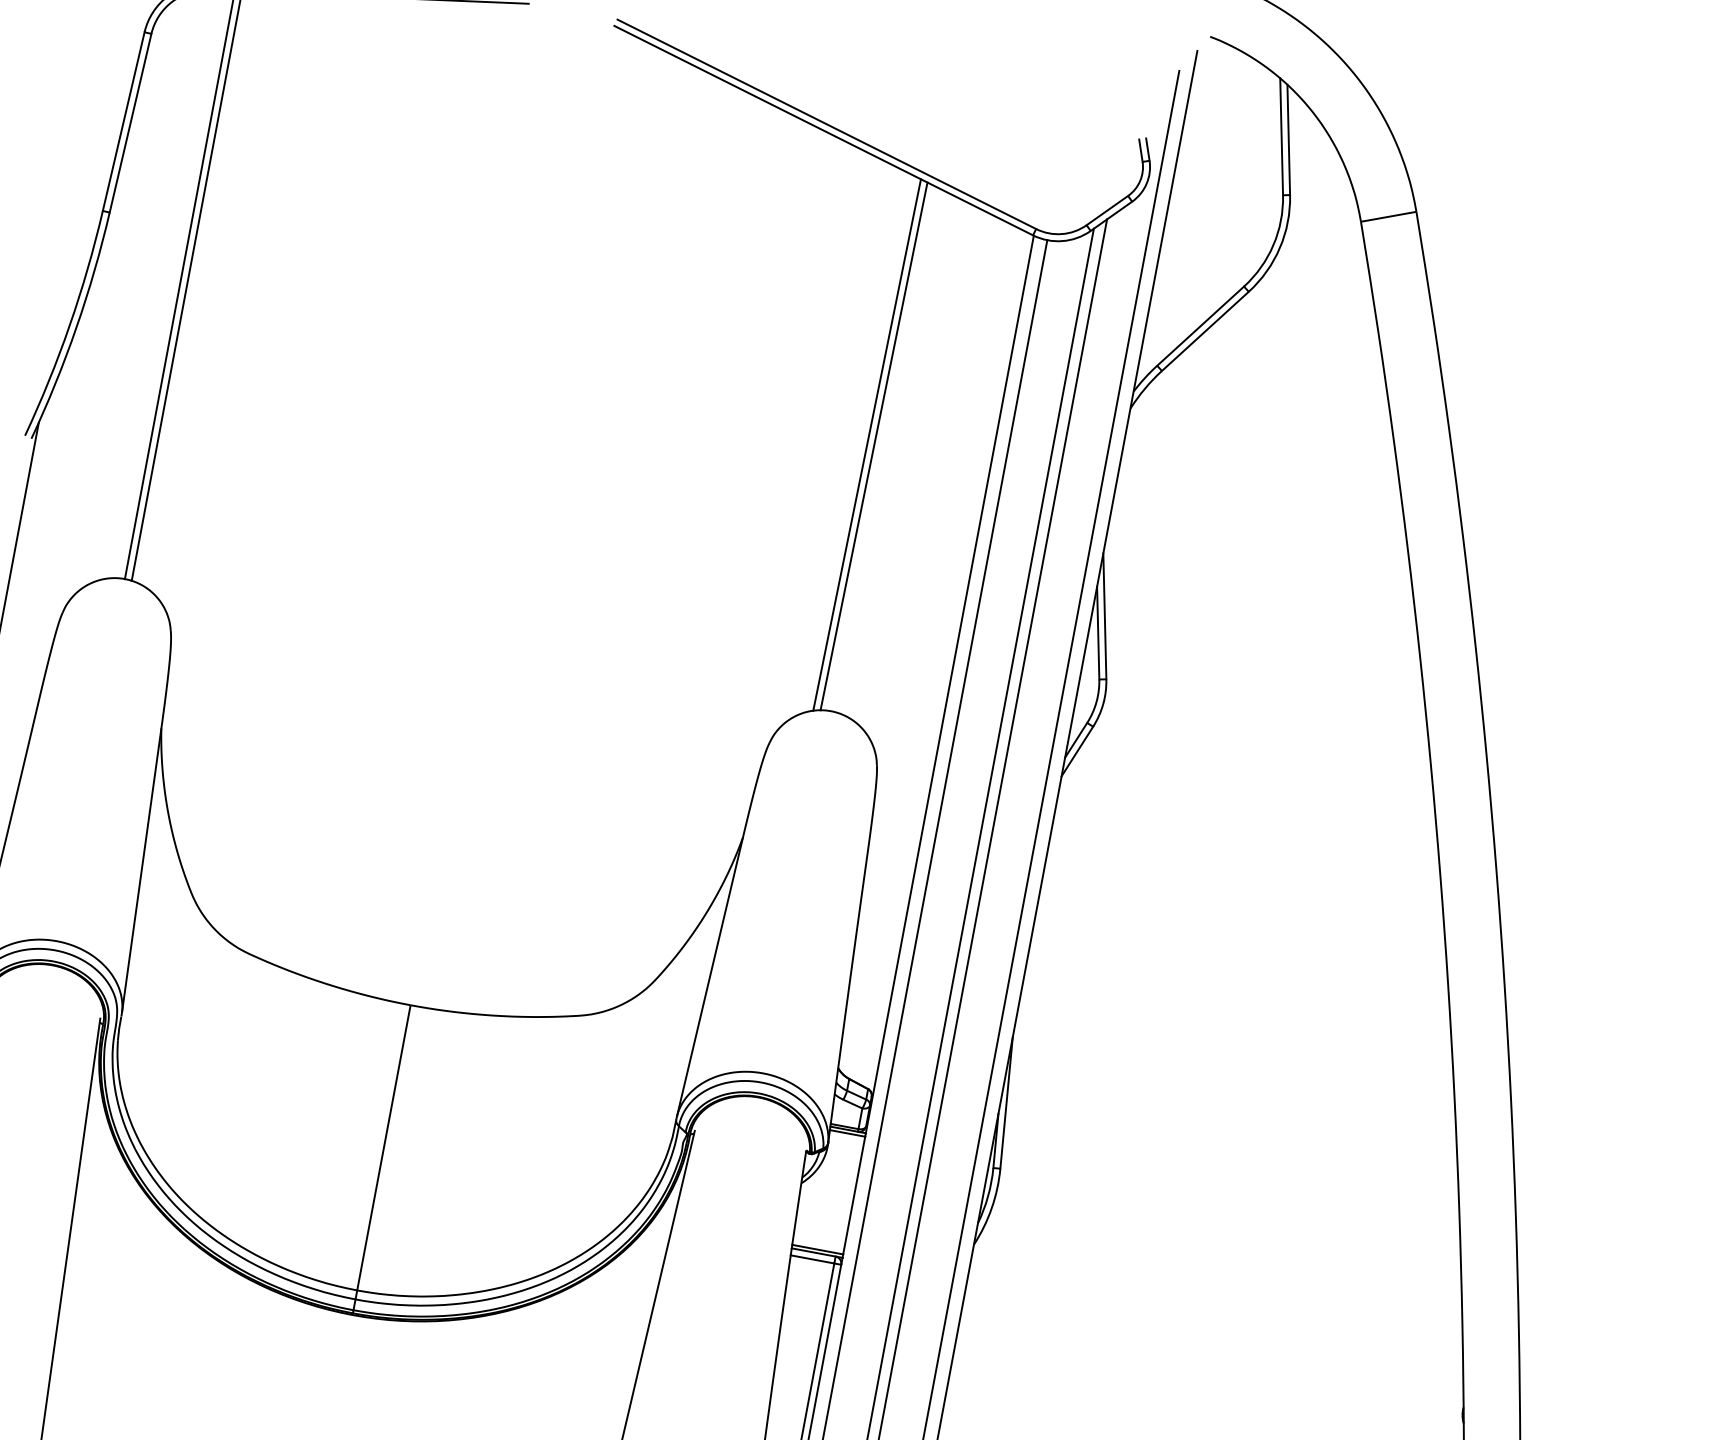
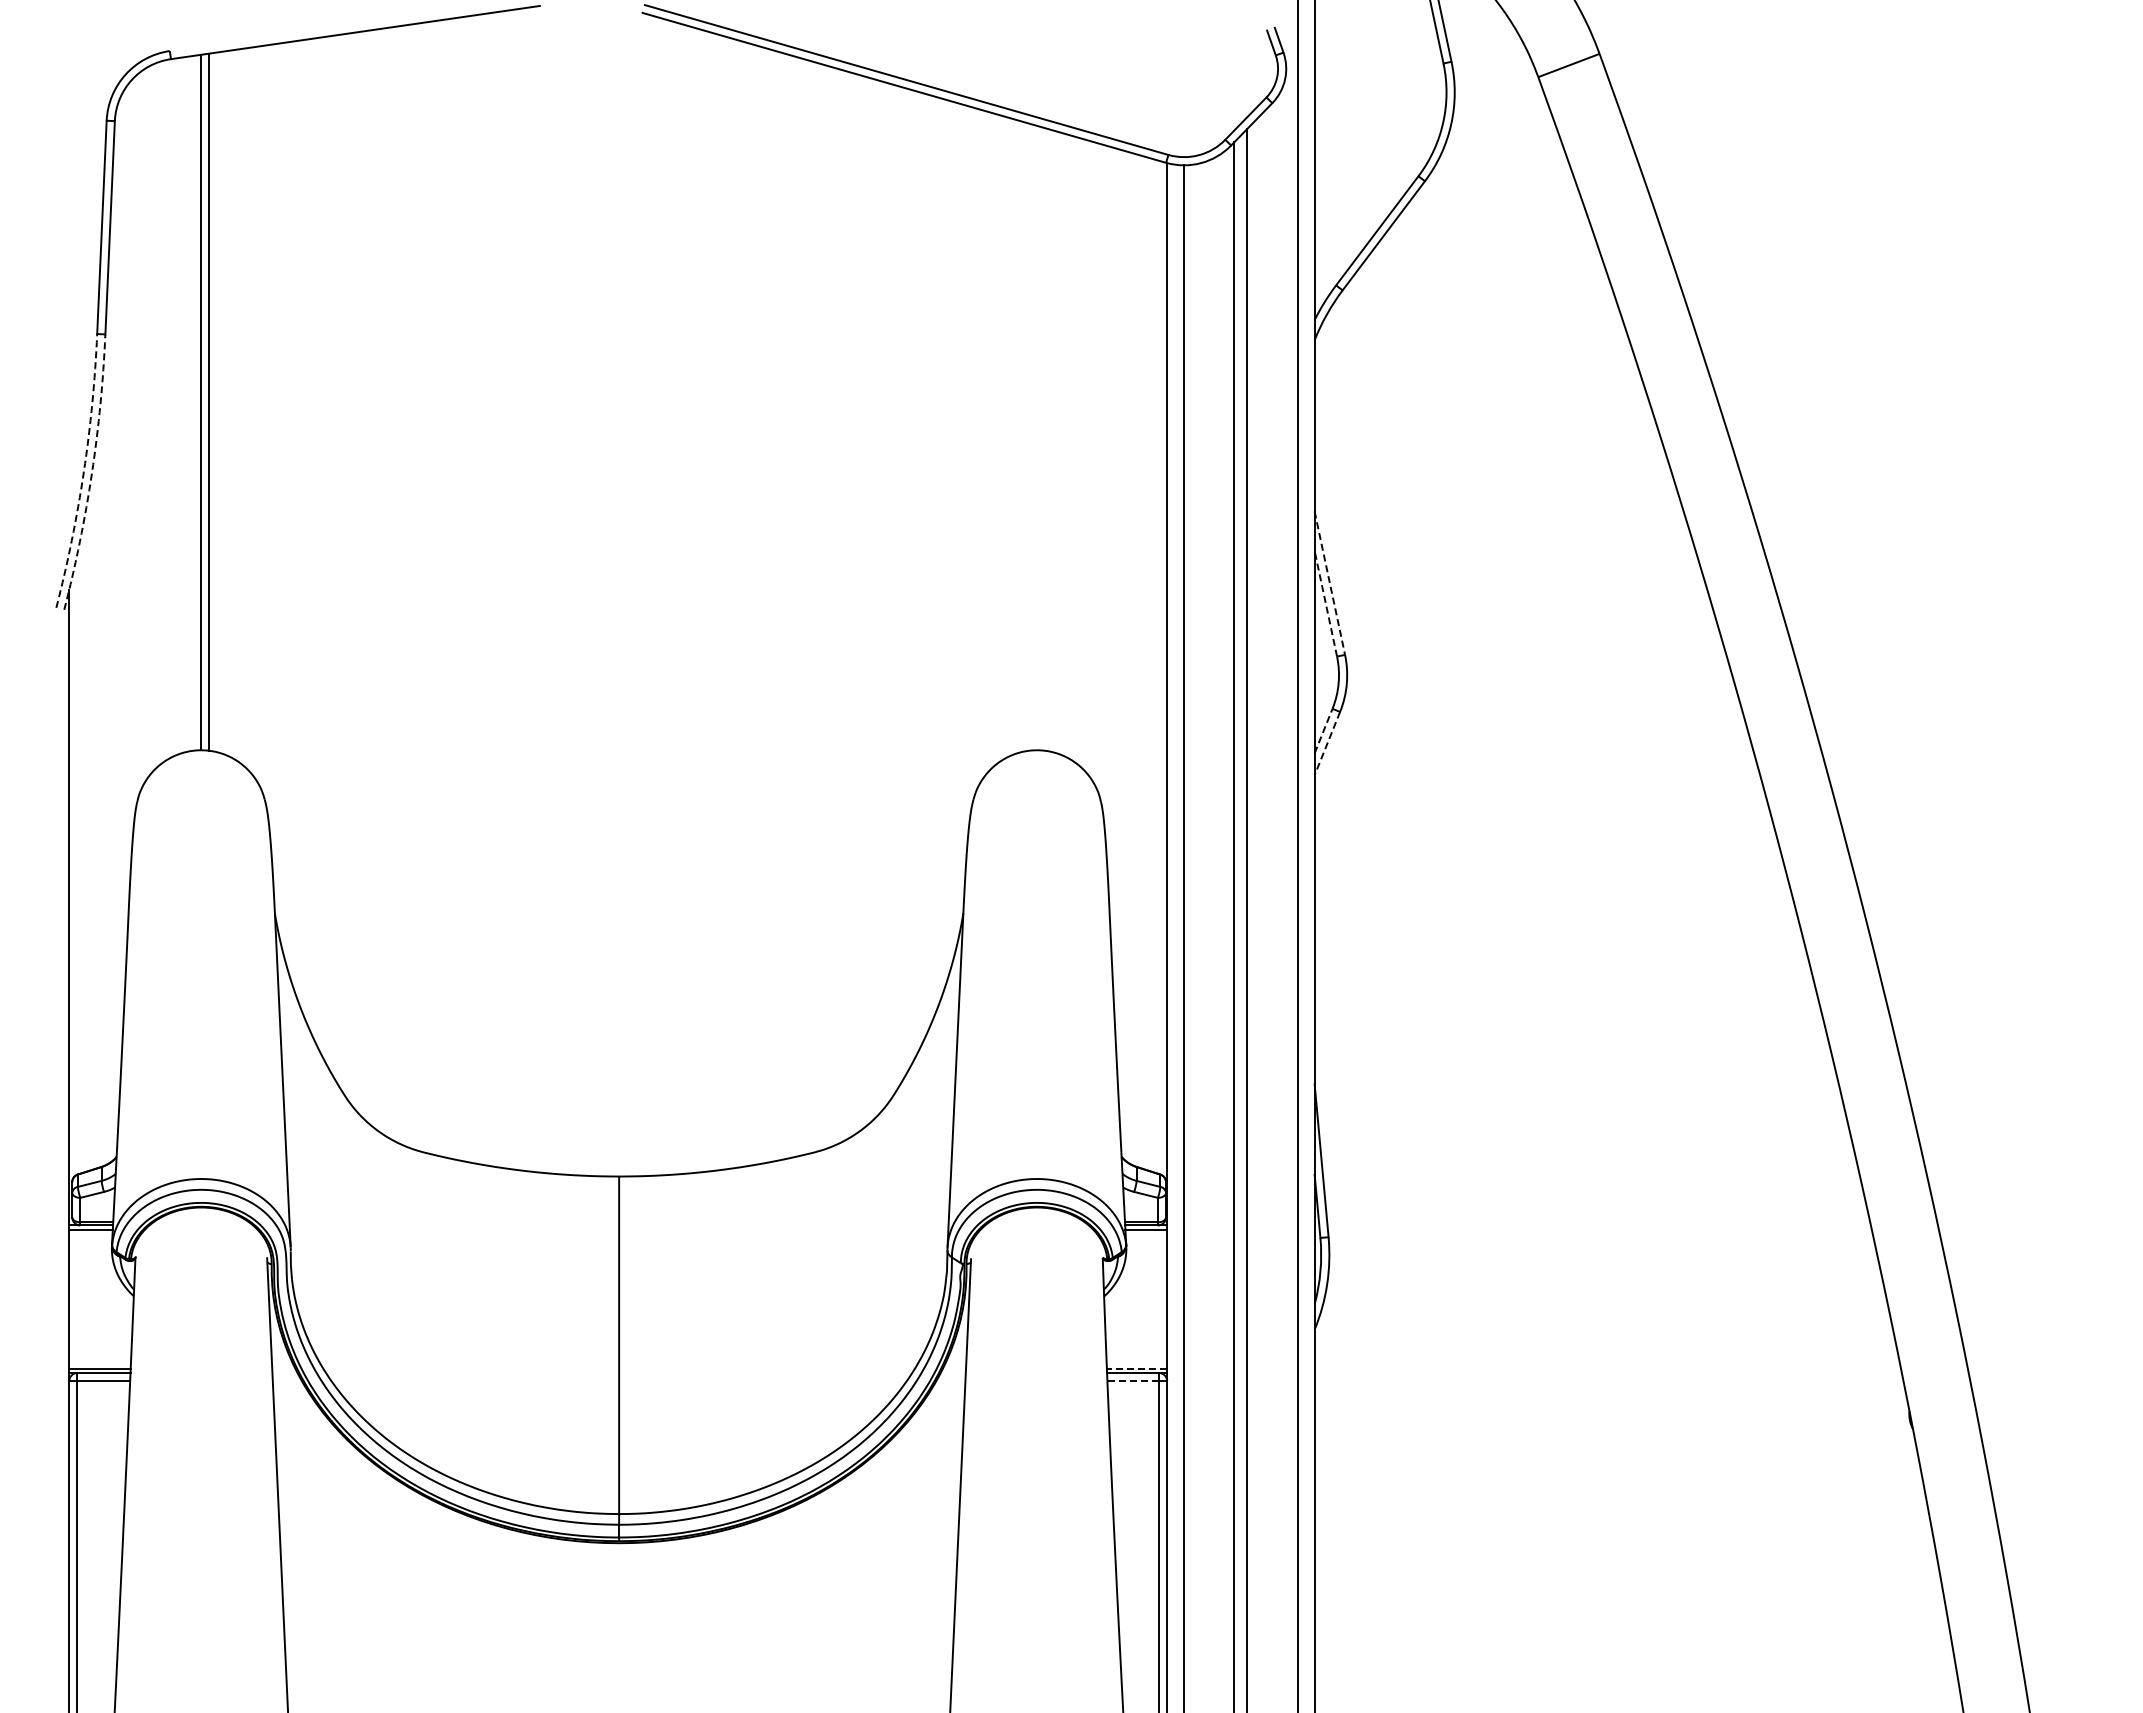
arc: (69, 324) -> (83, 471), solid -> dashed
arc: (75, 327) -> (91, 473), solid -> dashed
line: (867, 444) -> (1021, 437), removed
line: (873, 446) -> (1029, 438), removed
line: (1104, 616) -> (1329, 583), solid -> dashed
line: (1097, 632) -> (1325, 603), solid -> dashed
line: (1076, 740) -> (1323, 731), solid -> dashed
line: (1077, 752) -> (1327, 744), solid -> dashed
line: (817, 1249) -> (1136, 1368), solid -> dashed
line: (812, 1259) -> (1133, 1381), solid -> dashed

